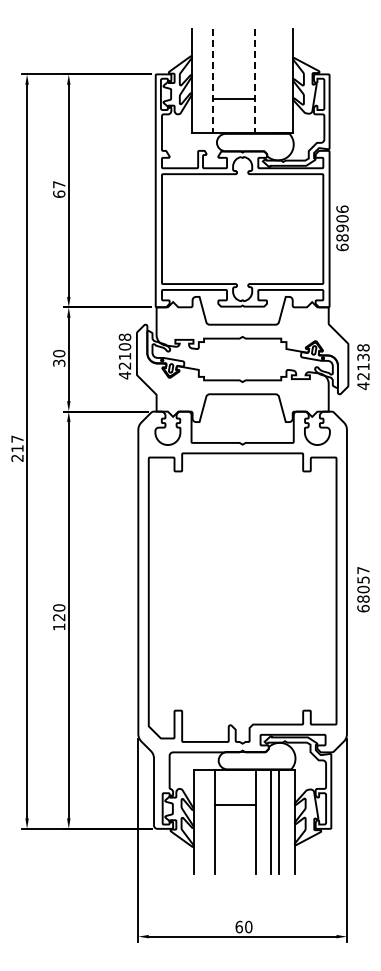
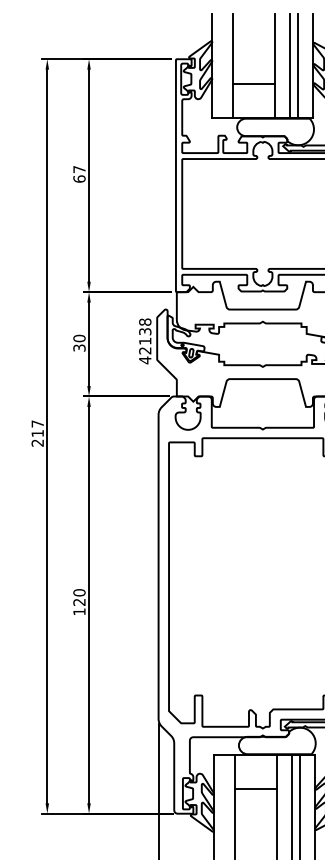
line: (212, 81) -> (232, 66), dashed -> solid
line: (254, 81) -> (274, 66), dashed -> solid
line: (269, 81) -> (289, 66), added
line: (277, 81) -> (297, 66), added
text: (124, 346) -> (144, 331), 42108 -> 42138

